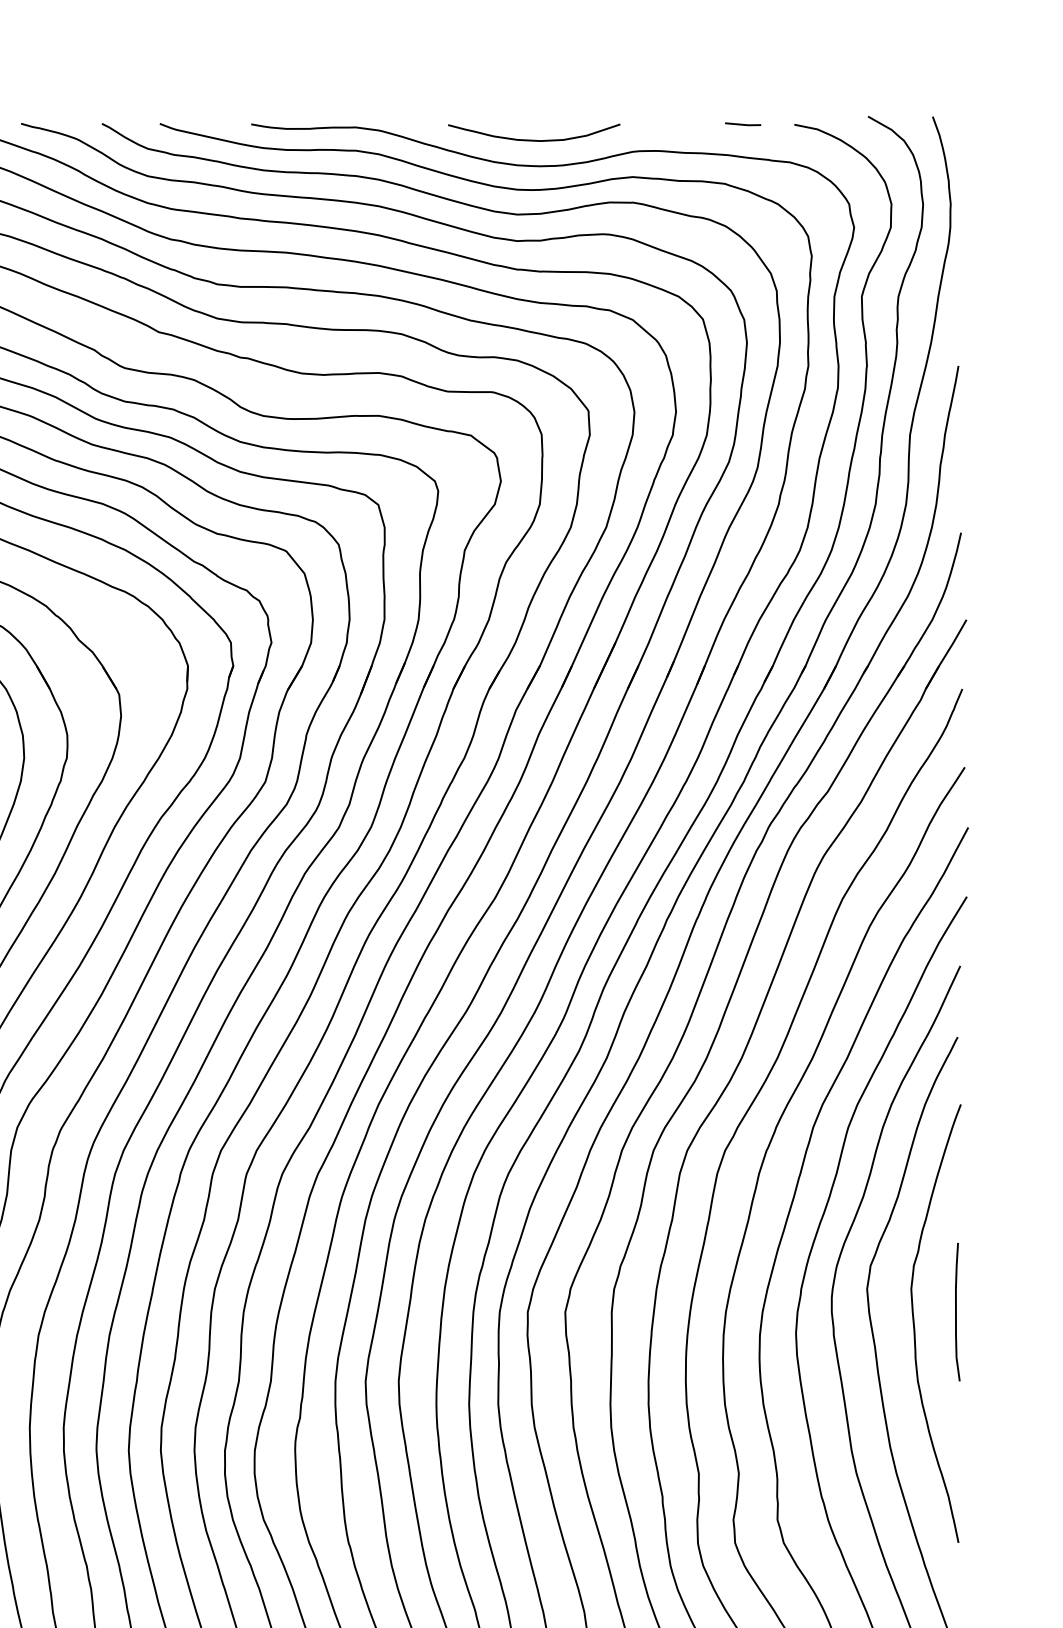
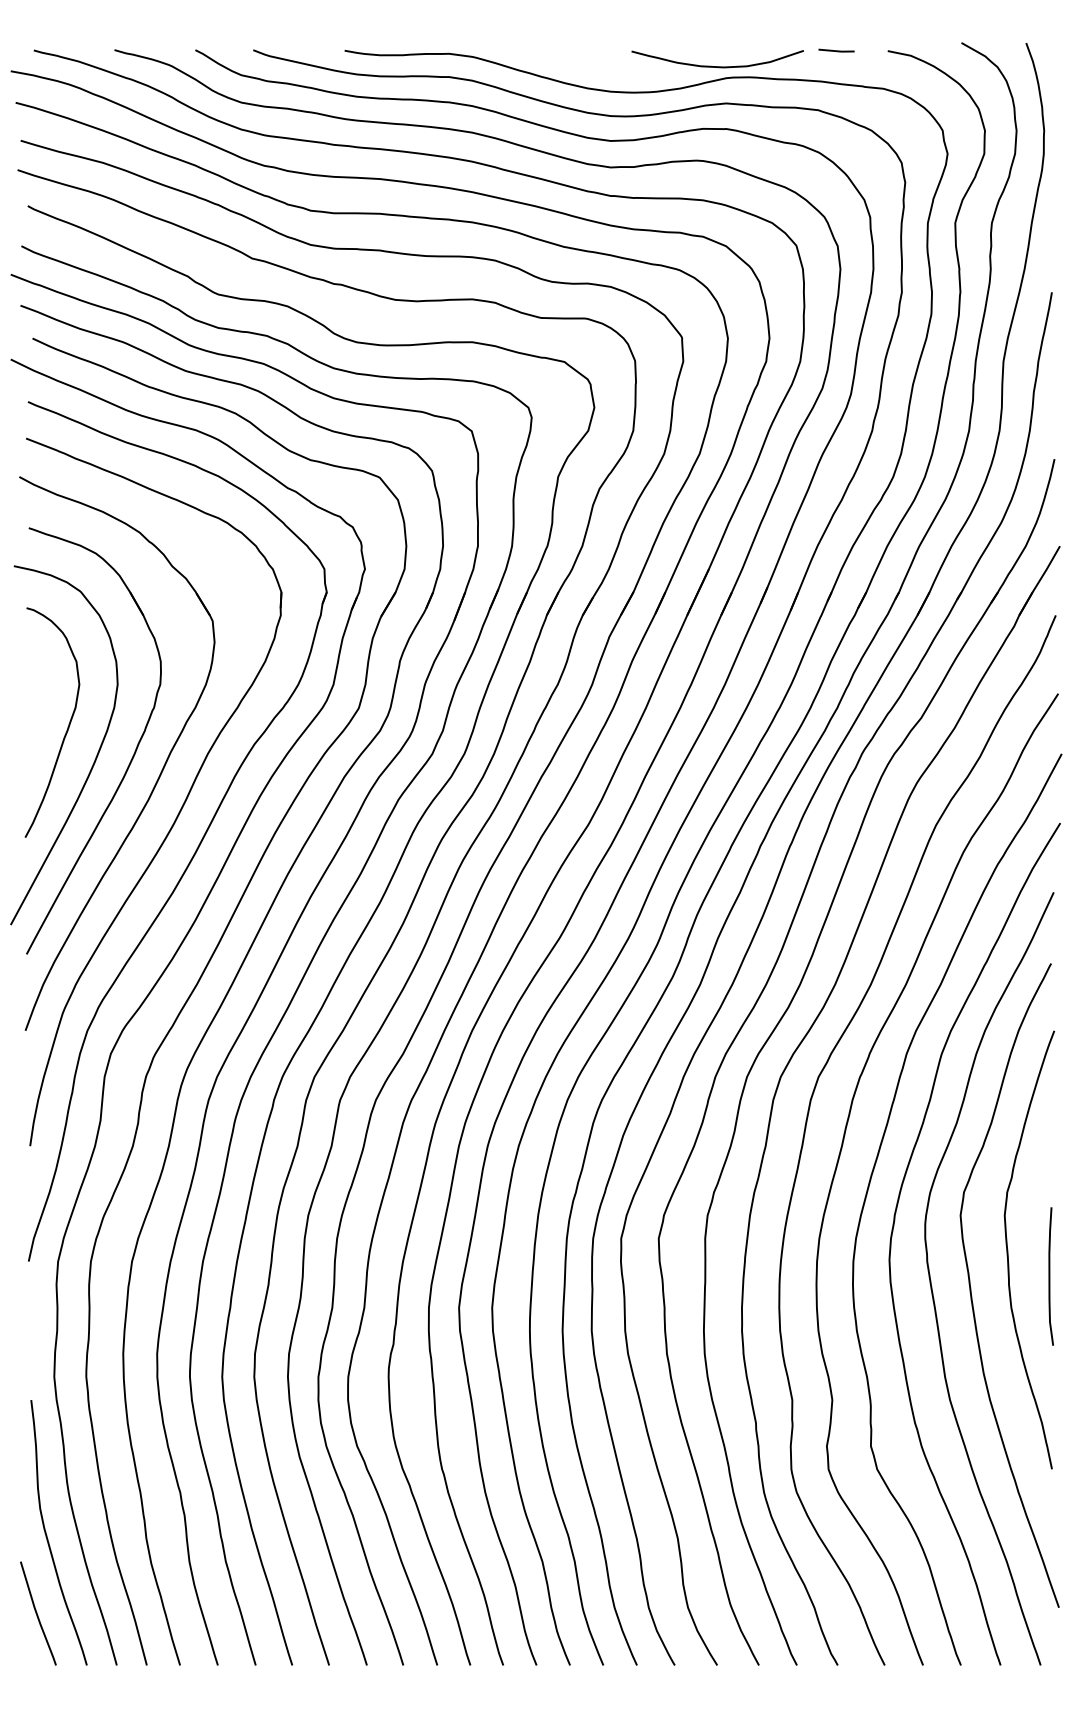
curve: (534, 140) -> (717, 66), moved
curve: (957, 1312) -> (1050, 1276), moved

